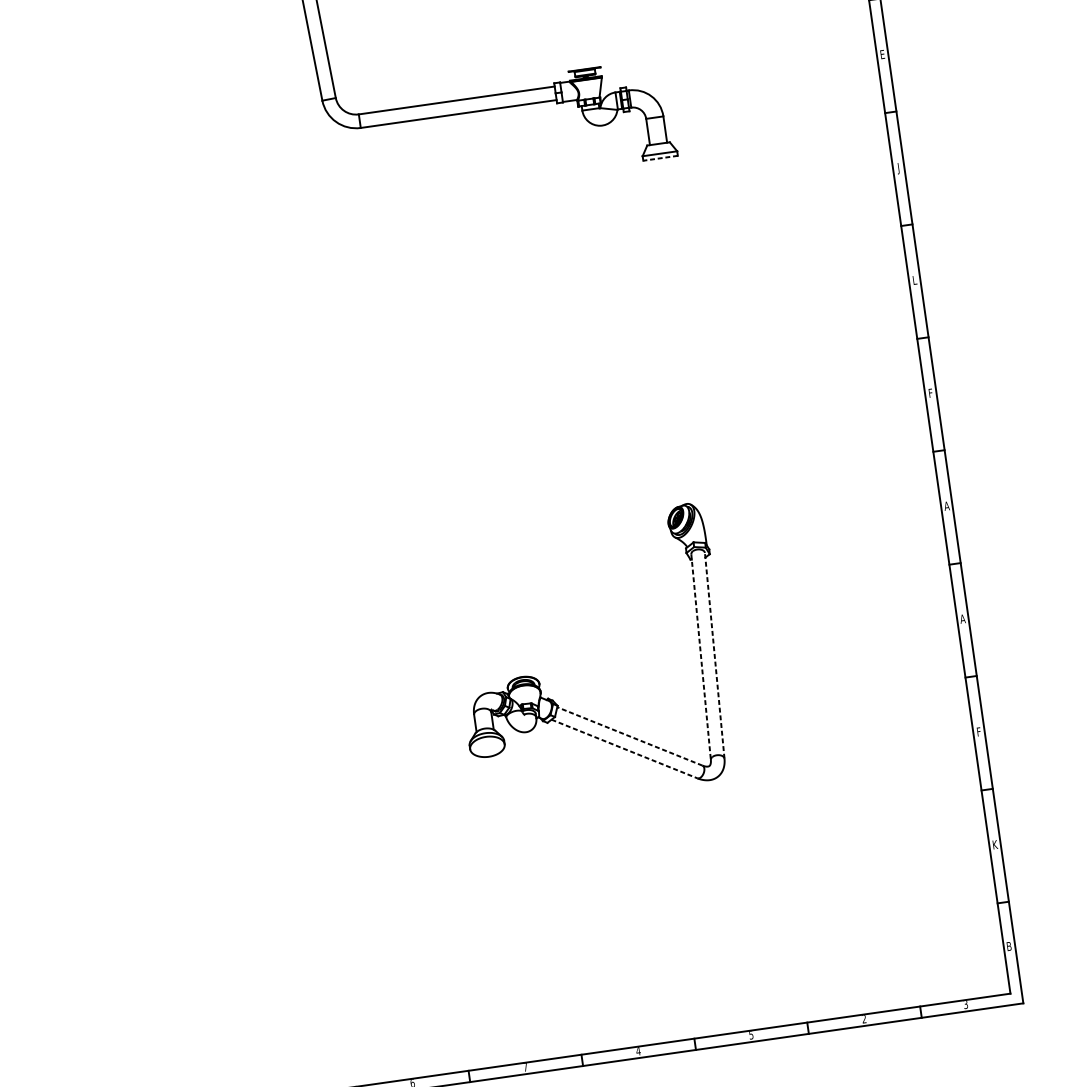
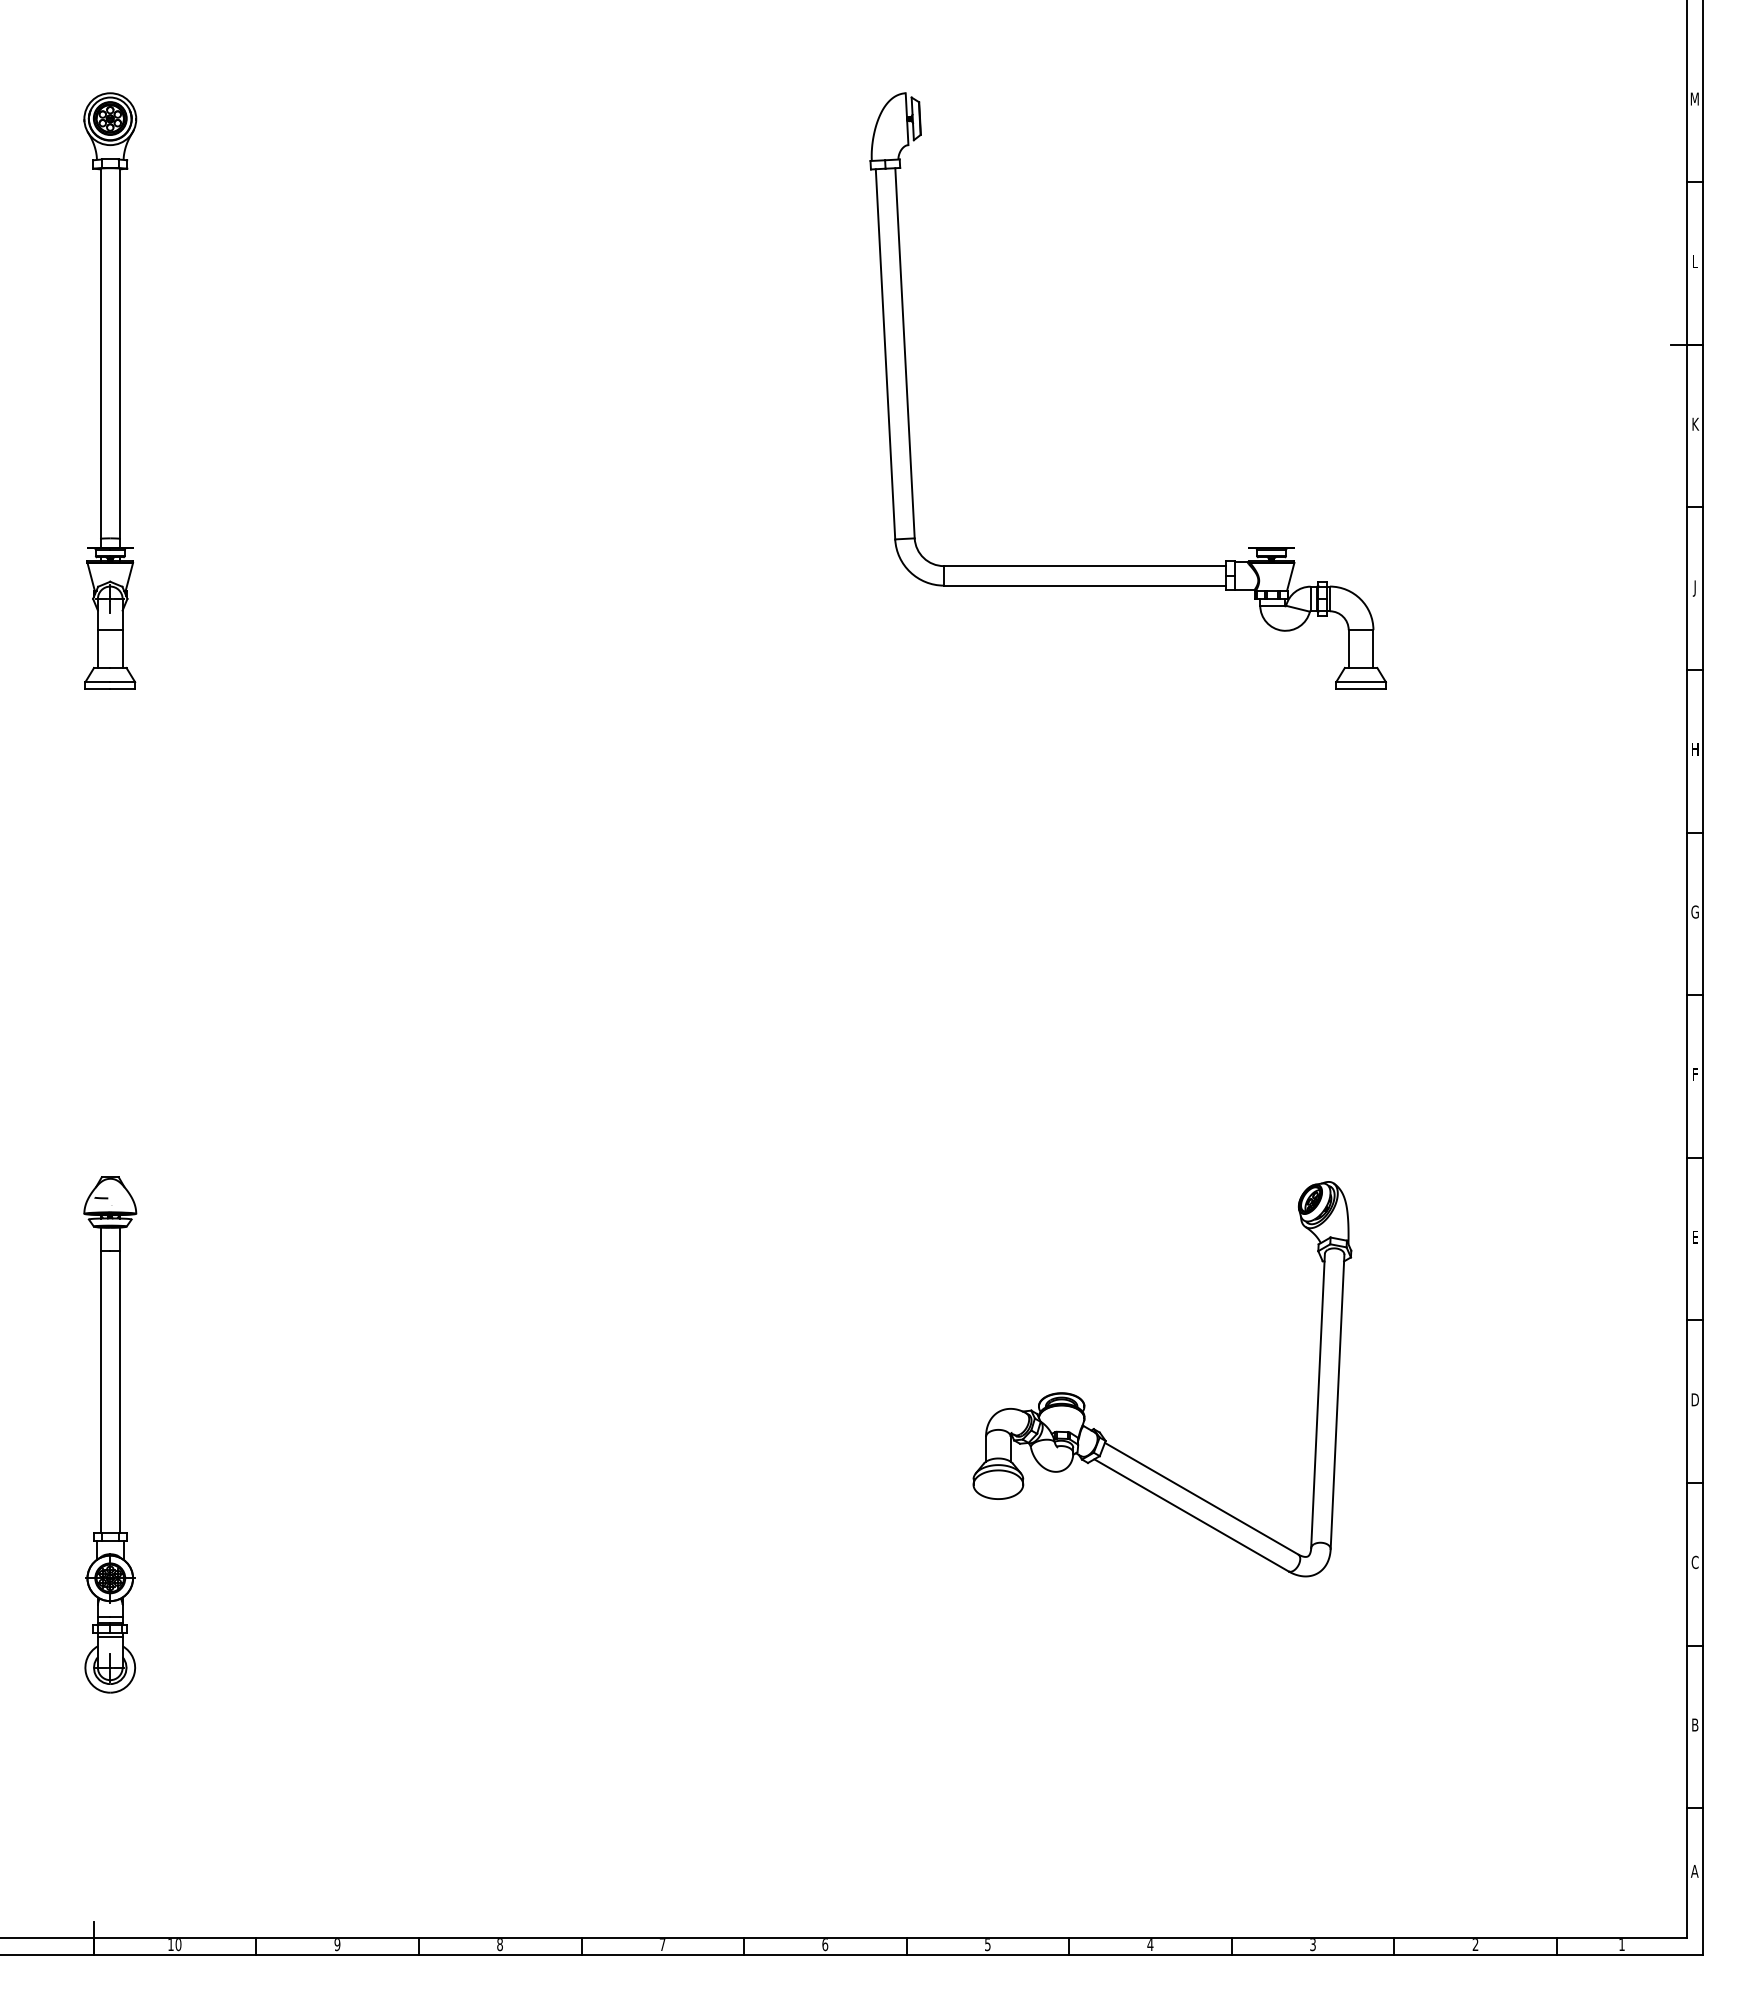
text: (882, 55) -> (1694, 588), E -> J
line: (660, 158) -> (1361, 688), dashed -> solid
text: (898, 168) -> (1695, 751), J -> H
text: (914, 280) -> (1694, 911), L -> G
text: (946, 505) -> (1695, 1236), A -> E
text: (962, 618) -> (1694, 1399), A -> D
line: (714, 655) -> (1337, 1401), dashed -> solid
line: (701, 657) -> (1318, 1401), dashed -> solid
text: (978, 732) -> (1694, 1562), F -> C
line: (629, 736) -> (1201, 1498), dashed -> solid
line: (624, 749) -> (1191, 1515), dashed -> solid
text: (995, 844) -> (1695, 1724), K -> B
text: (1008, 946) -> (1694, 1871), B -> A
text: (965, 1005) -> (1621, 1945), 3 -> 1
text: (750, 1035) -> (1312, 1944), 5 -> 3
text: (525, 1067) -> (987, 1945), 7 -> 5

